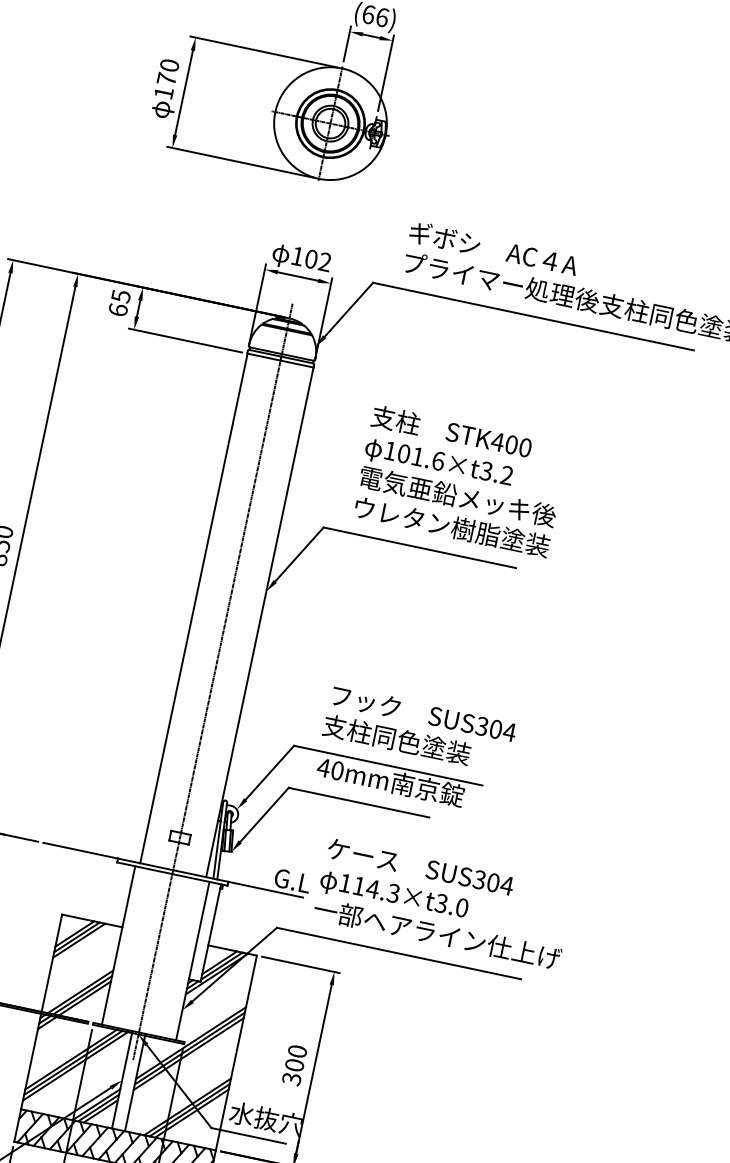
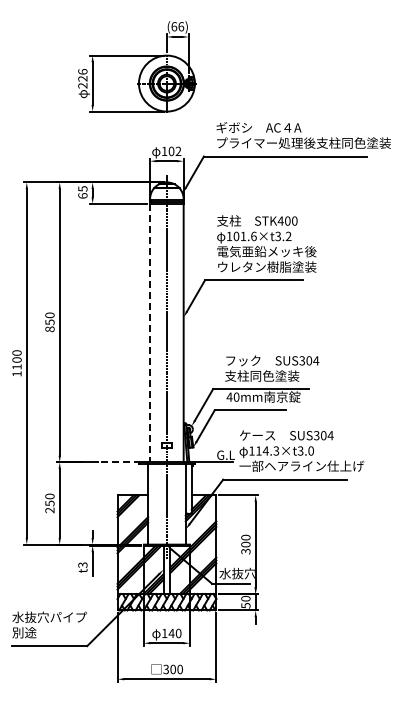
text: (166, 78) -> (82, 78), 170 -> 226
line: (194, 609) -> (150, 333), solid -> dashed
line: (81, 851) -> (120, 462), solid -> dashed

